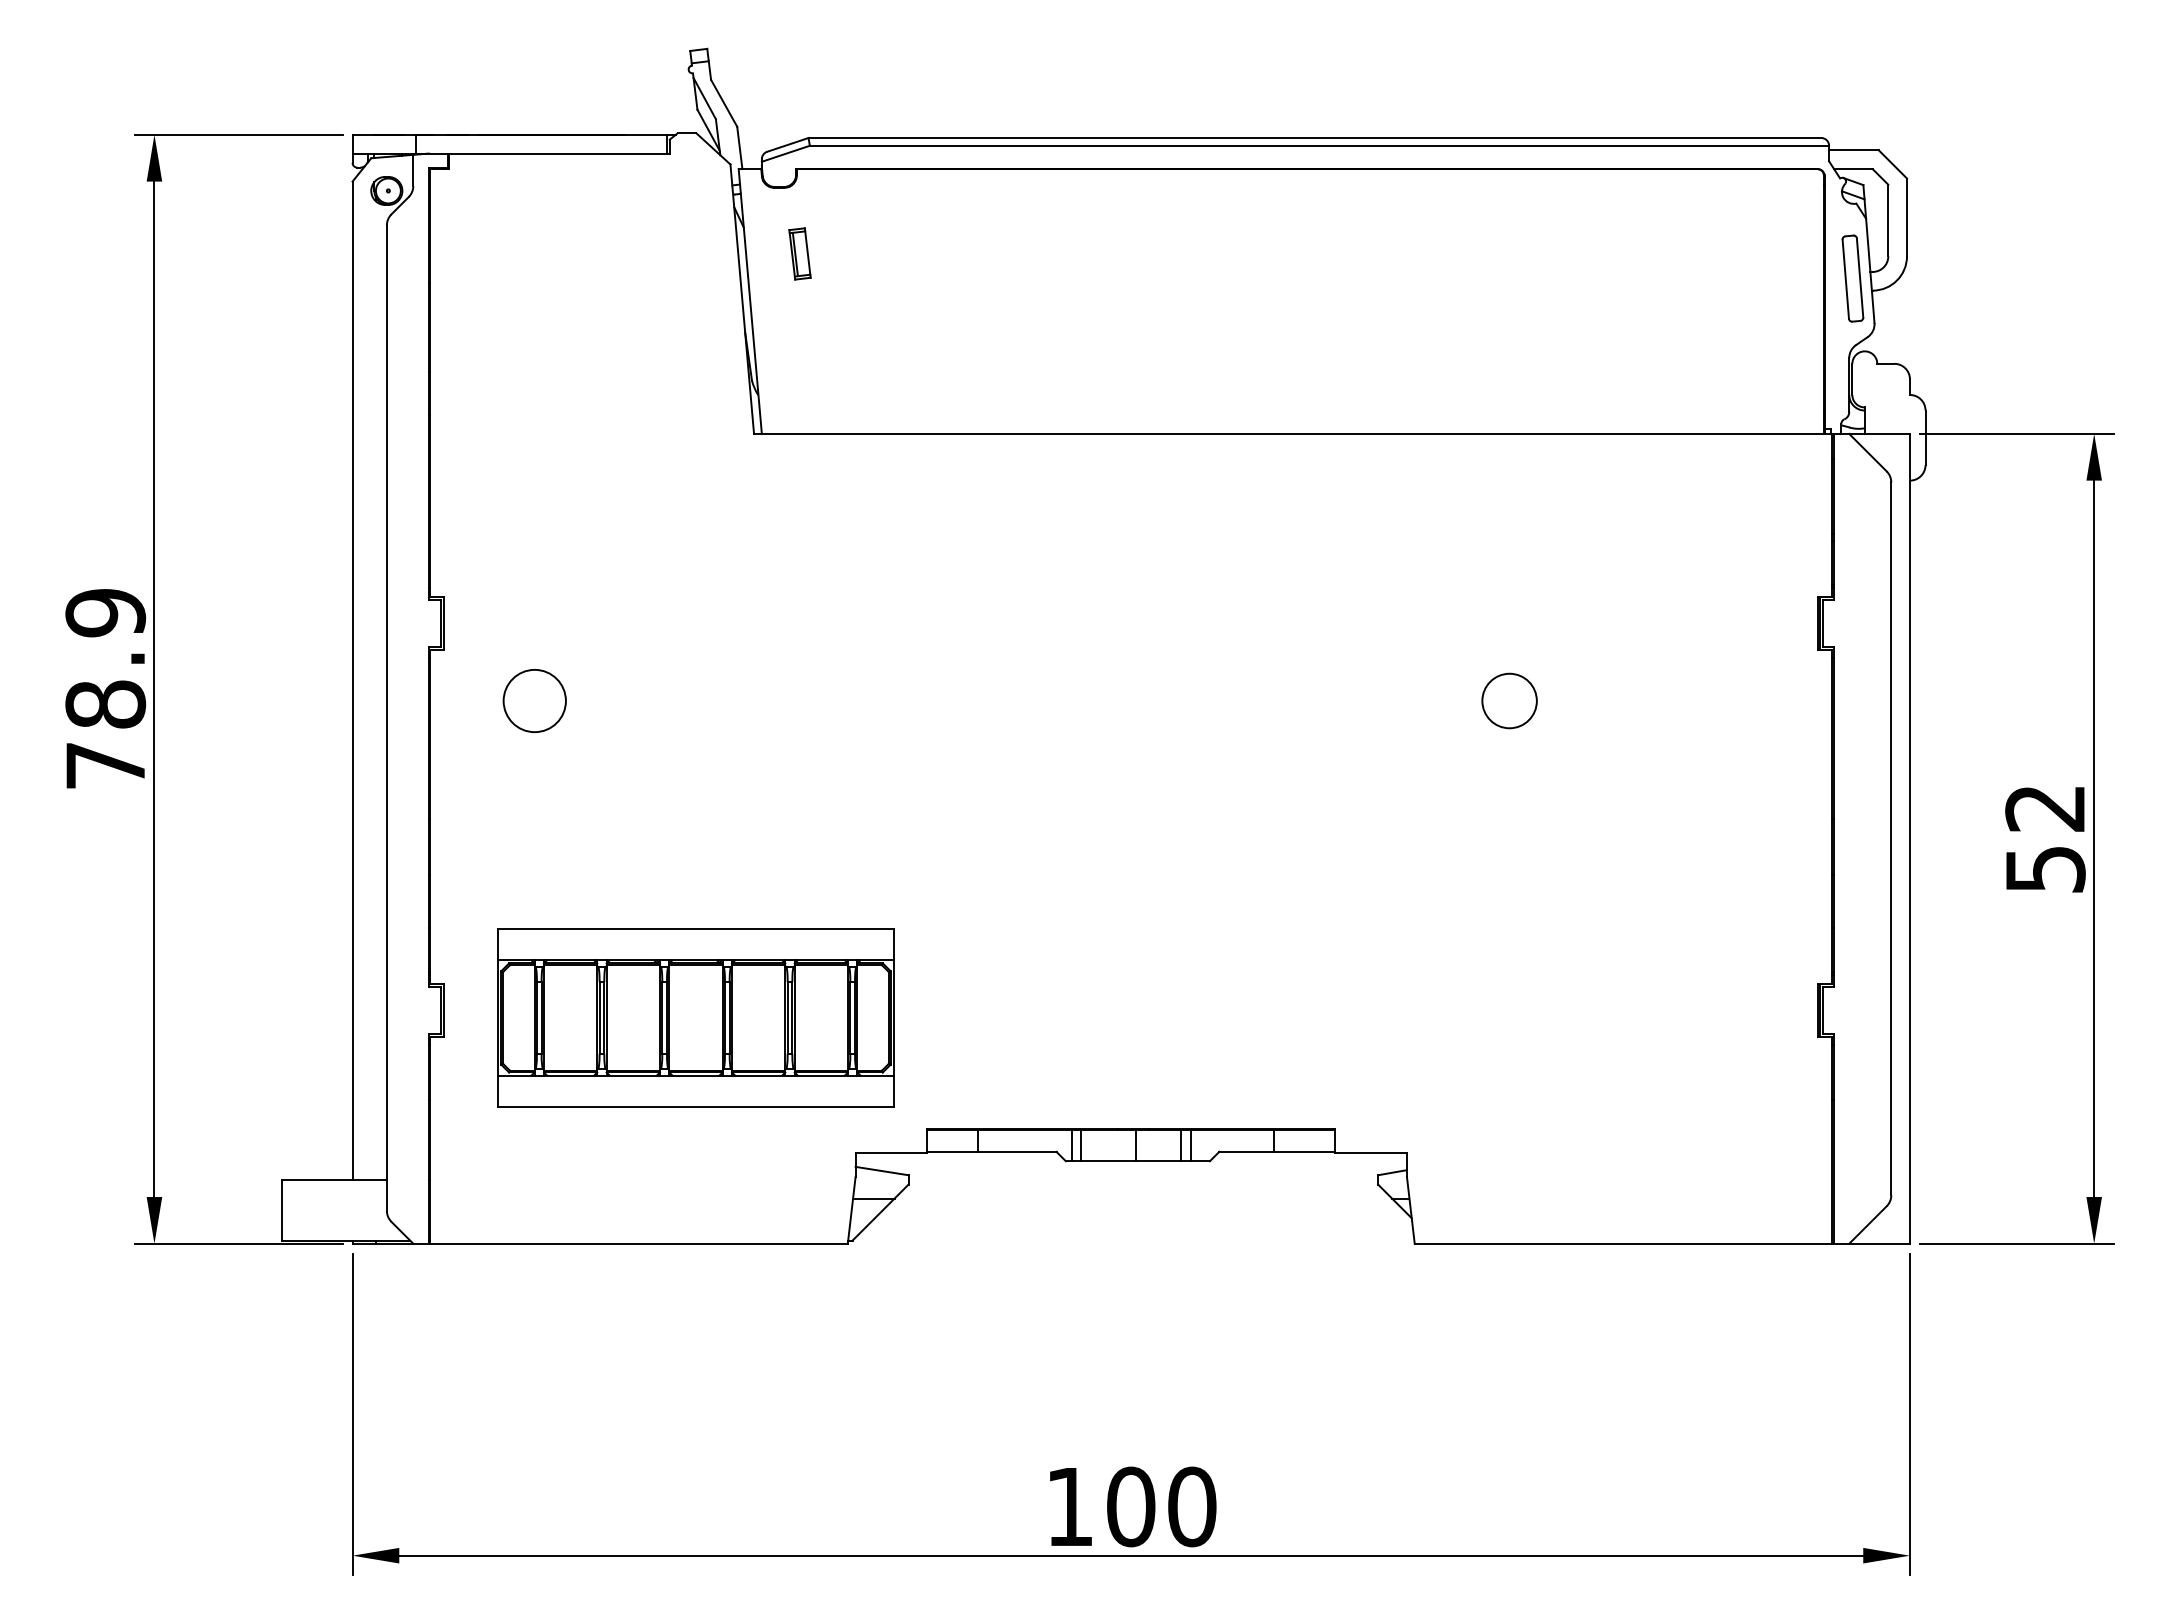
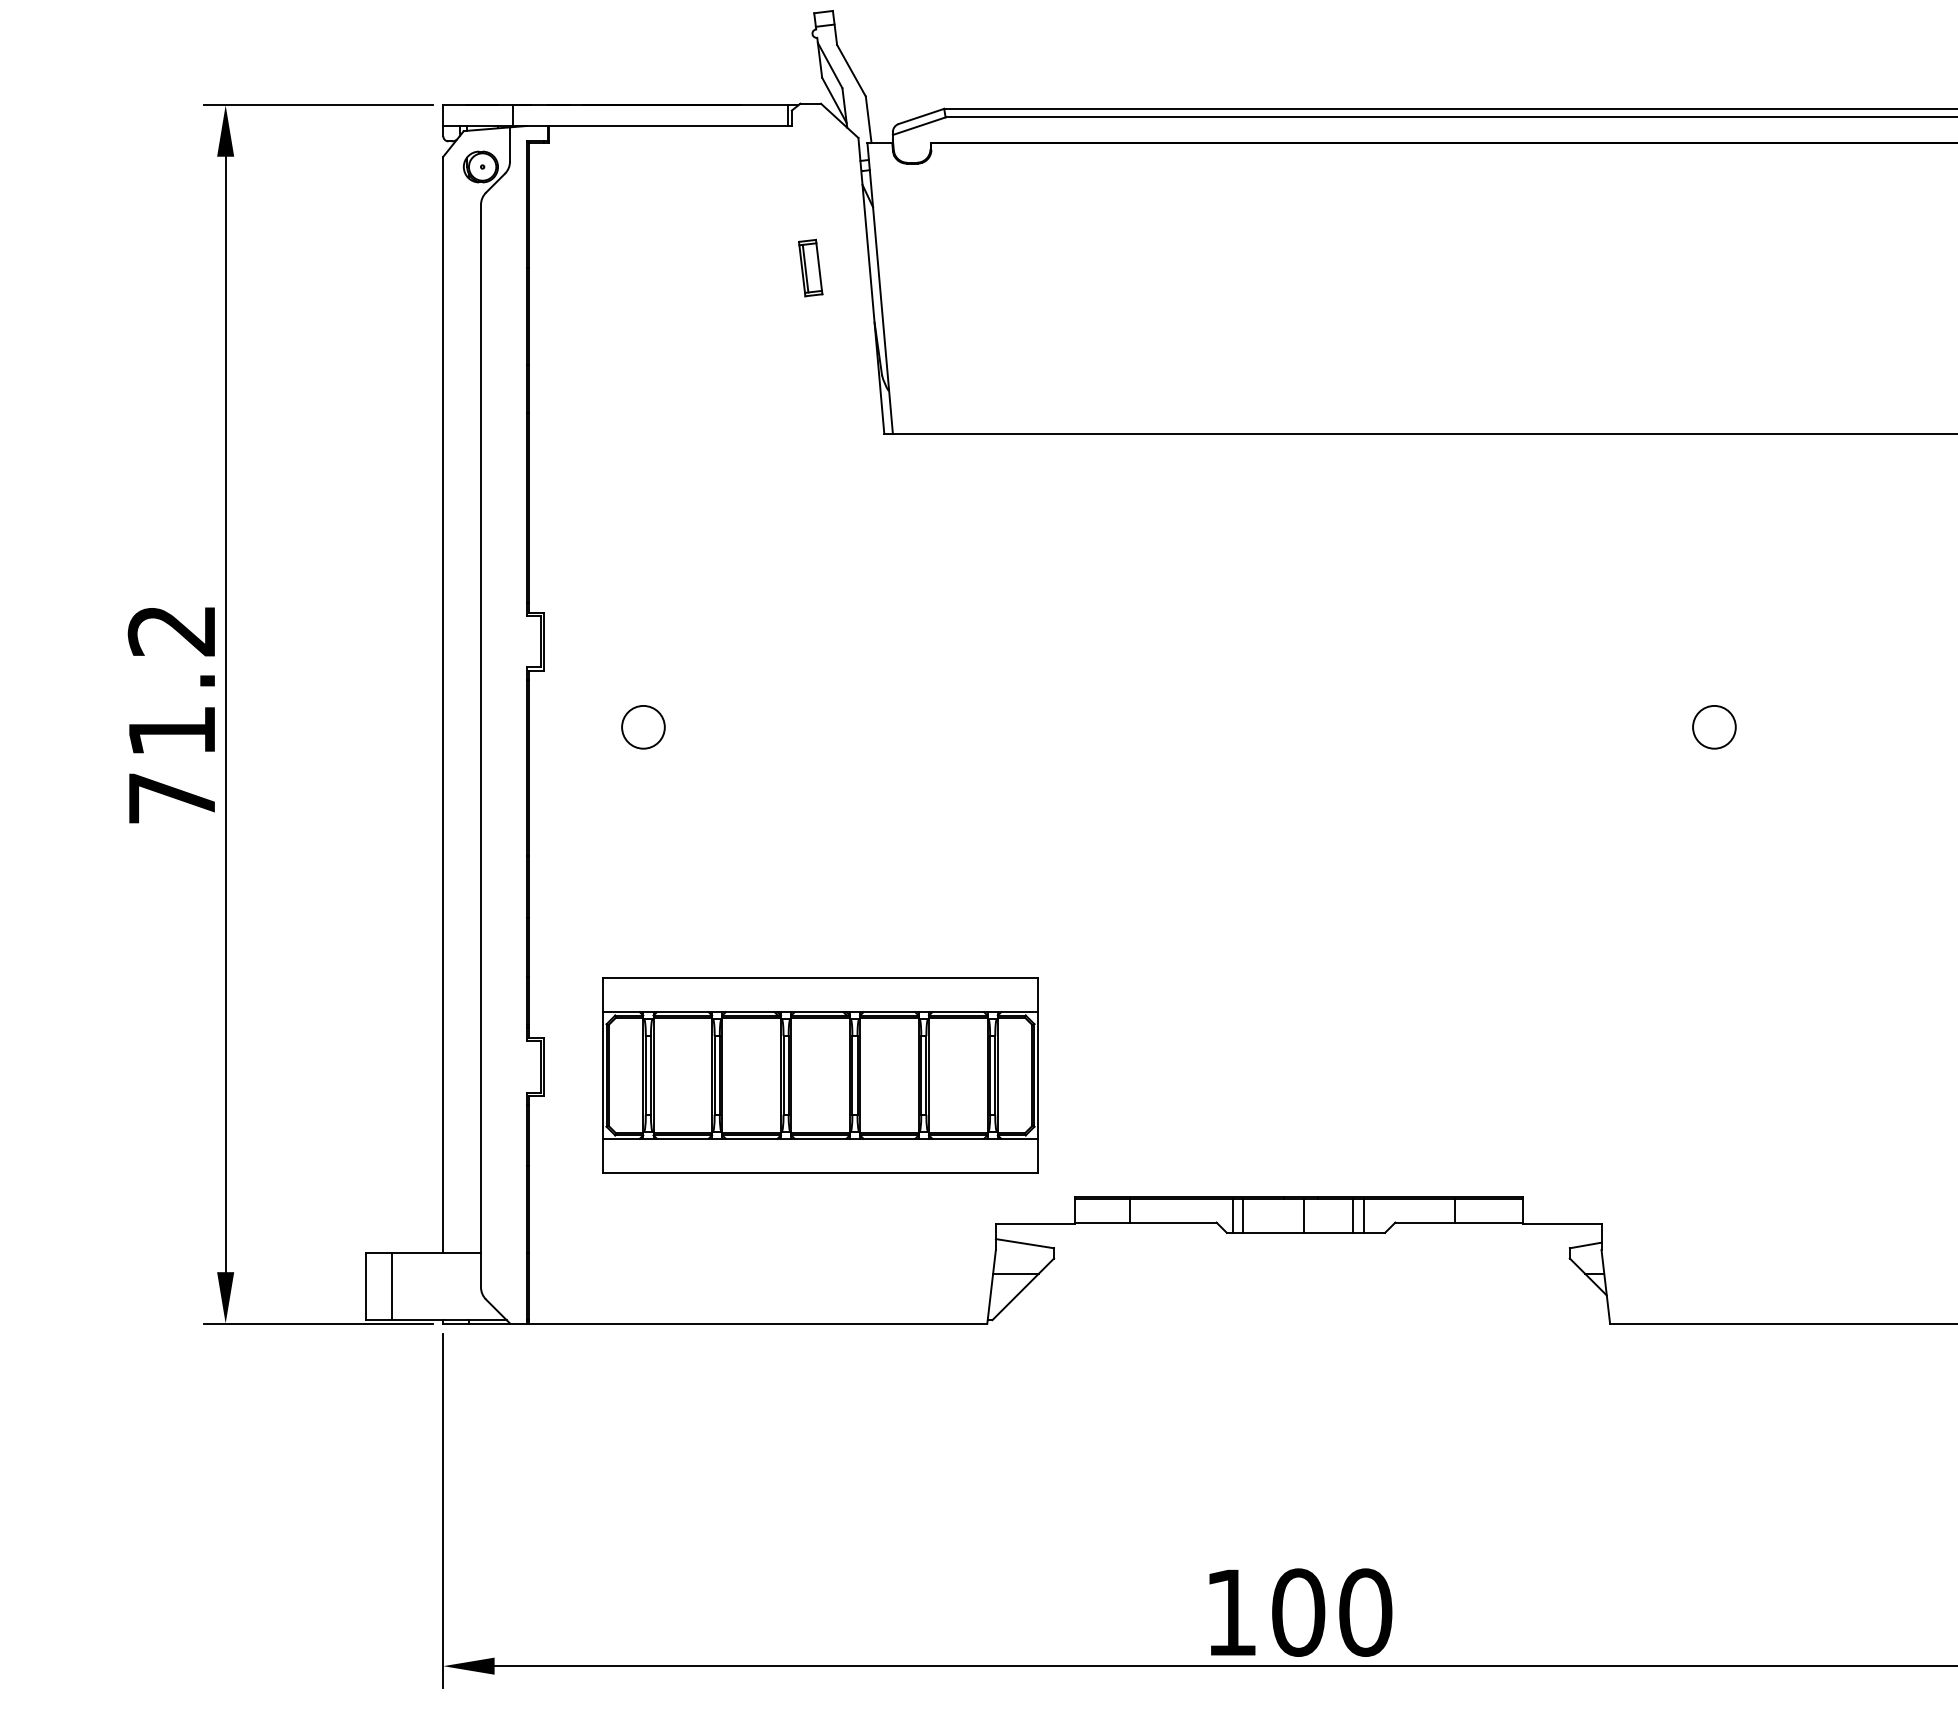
part: (799, 253) -> (810, 267), moved
text: (105, 658) -> (171, 680), 78.9 -> 71.2
circle: (534, 700) -> (643, 726), size x0.62
circle: (1509, 700) -> (1714, 726), size x0.71
line: (305, 1209) -> (391, 1285), added

